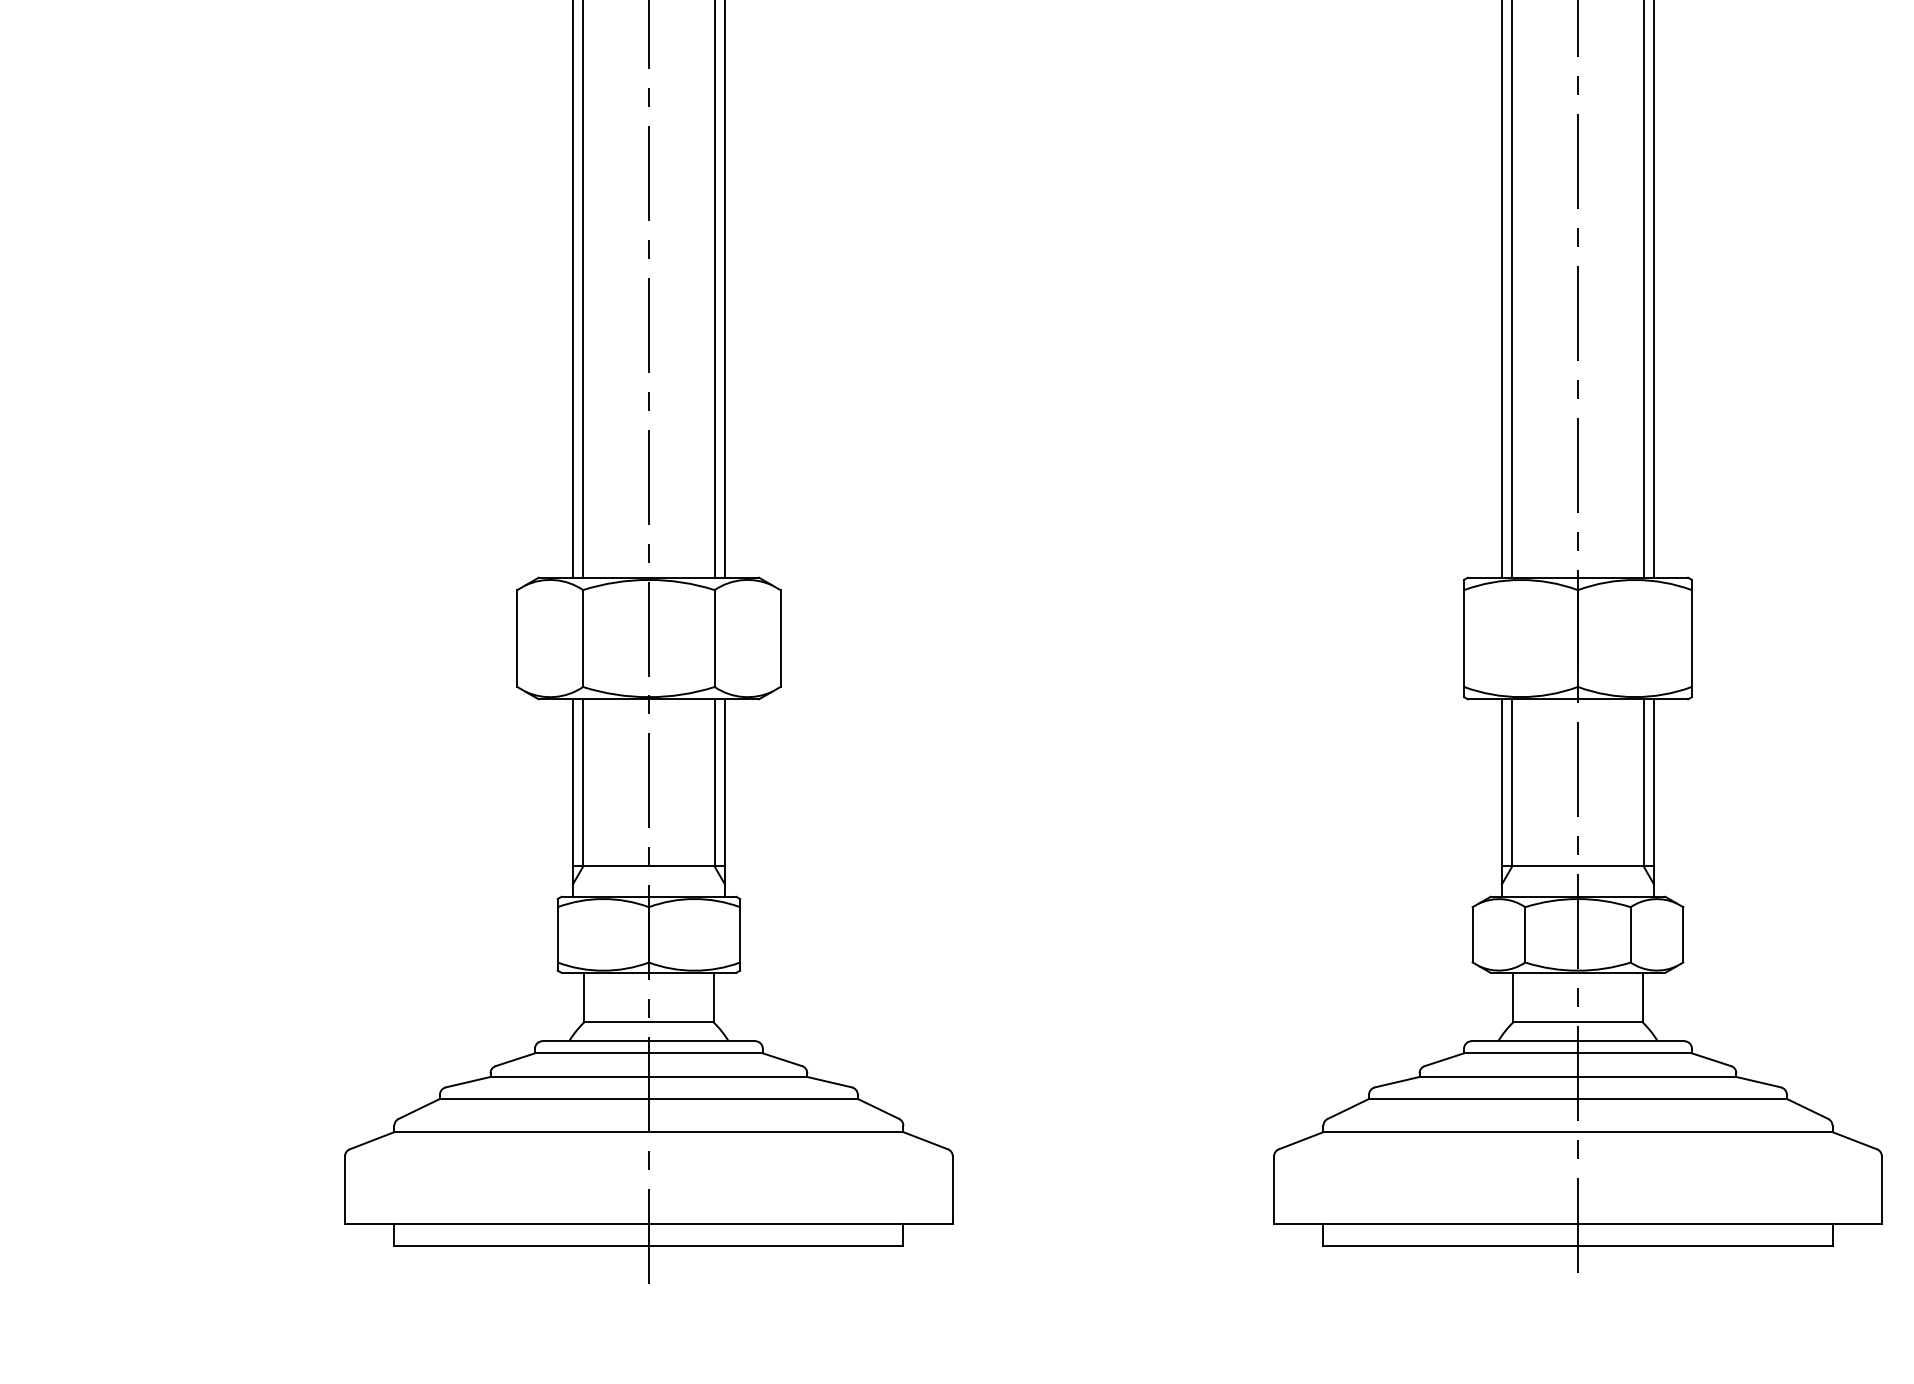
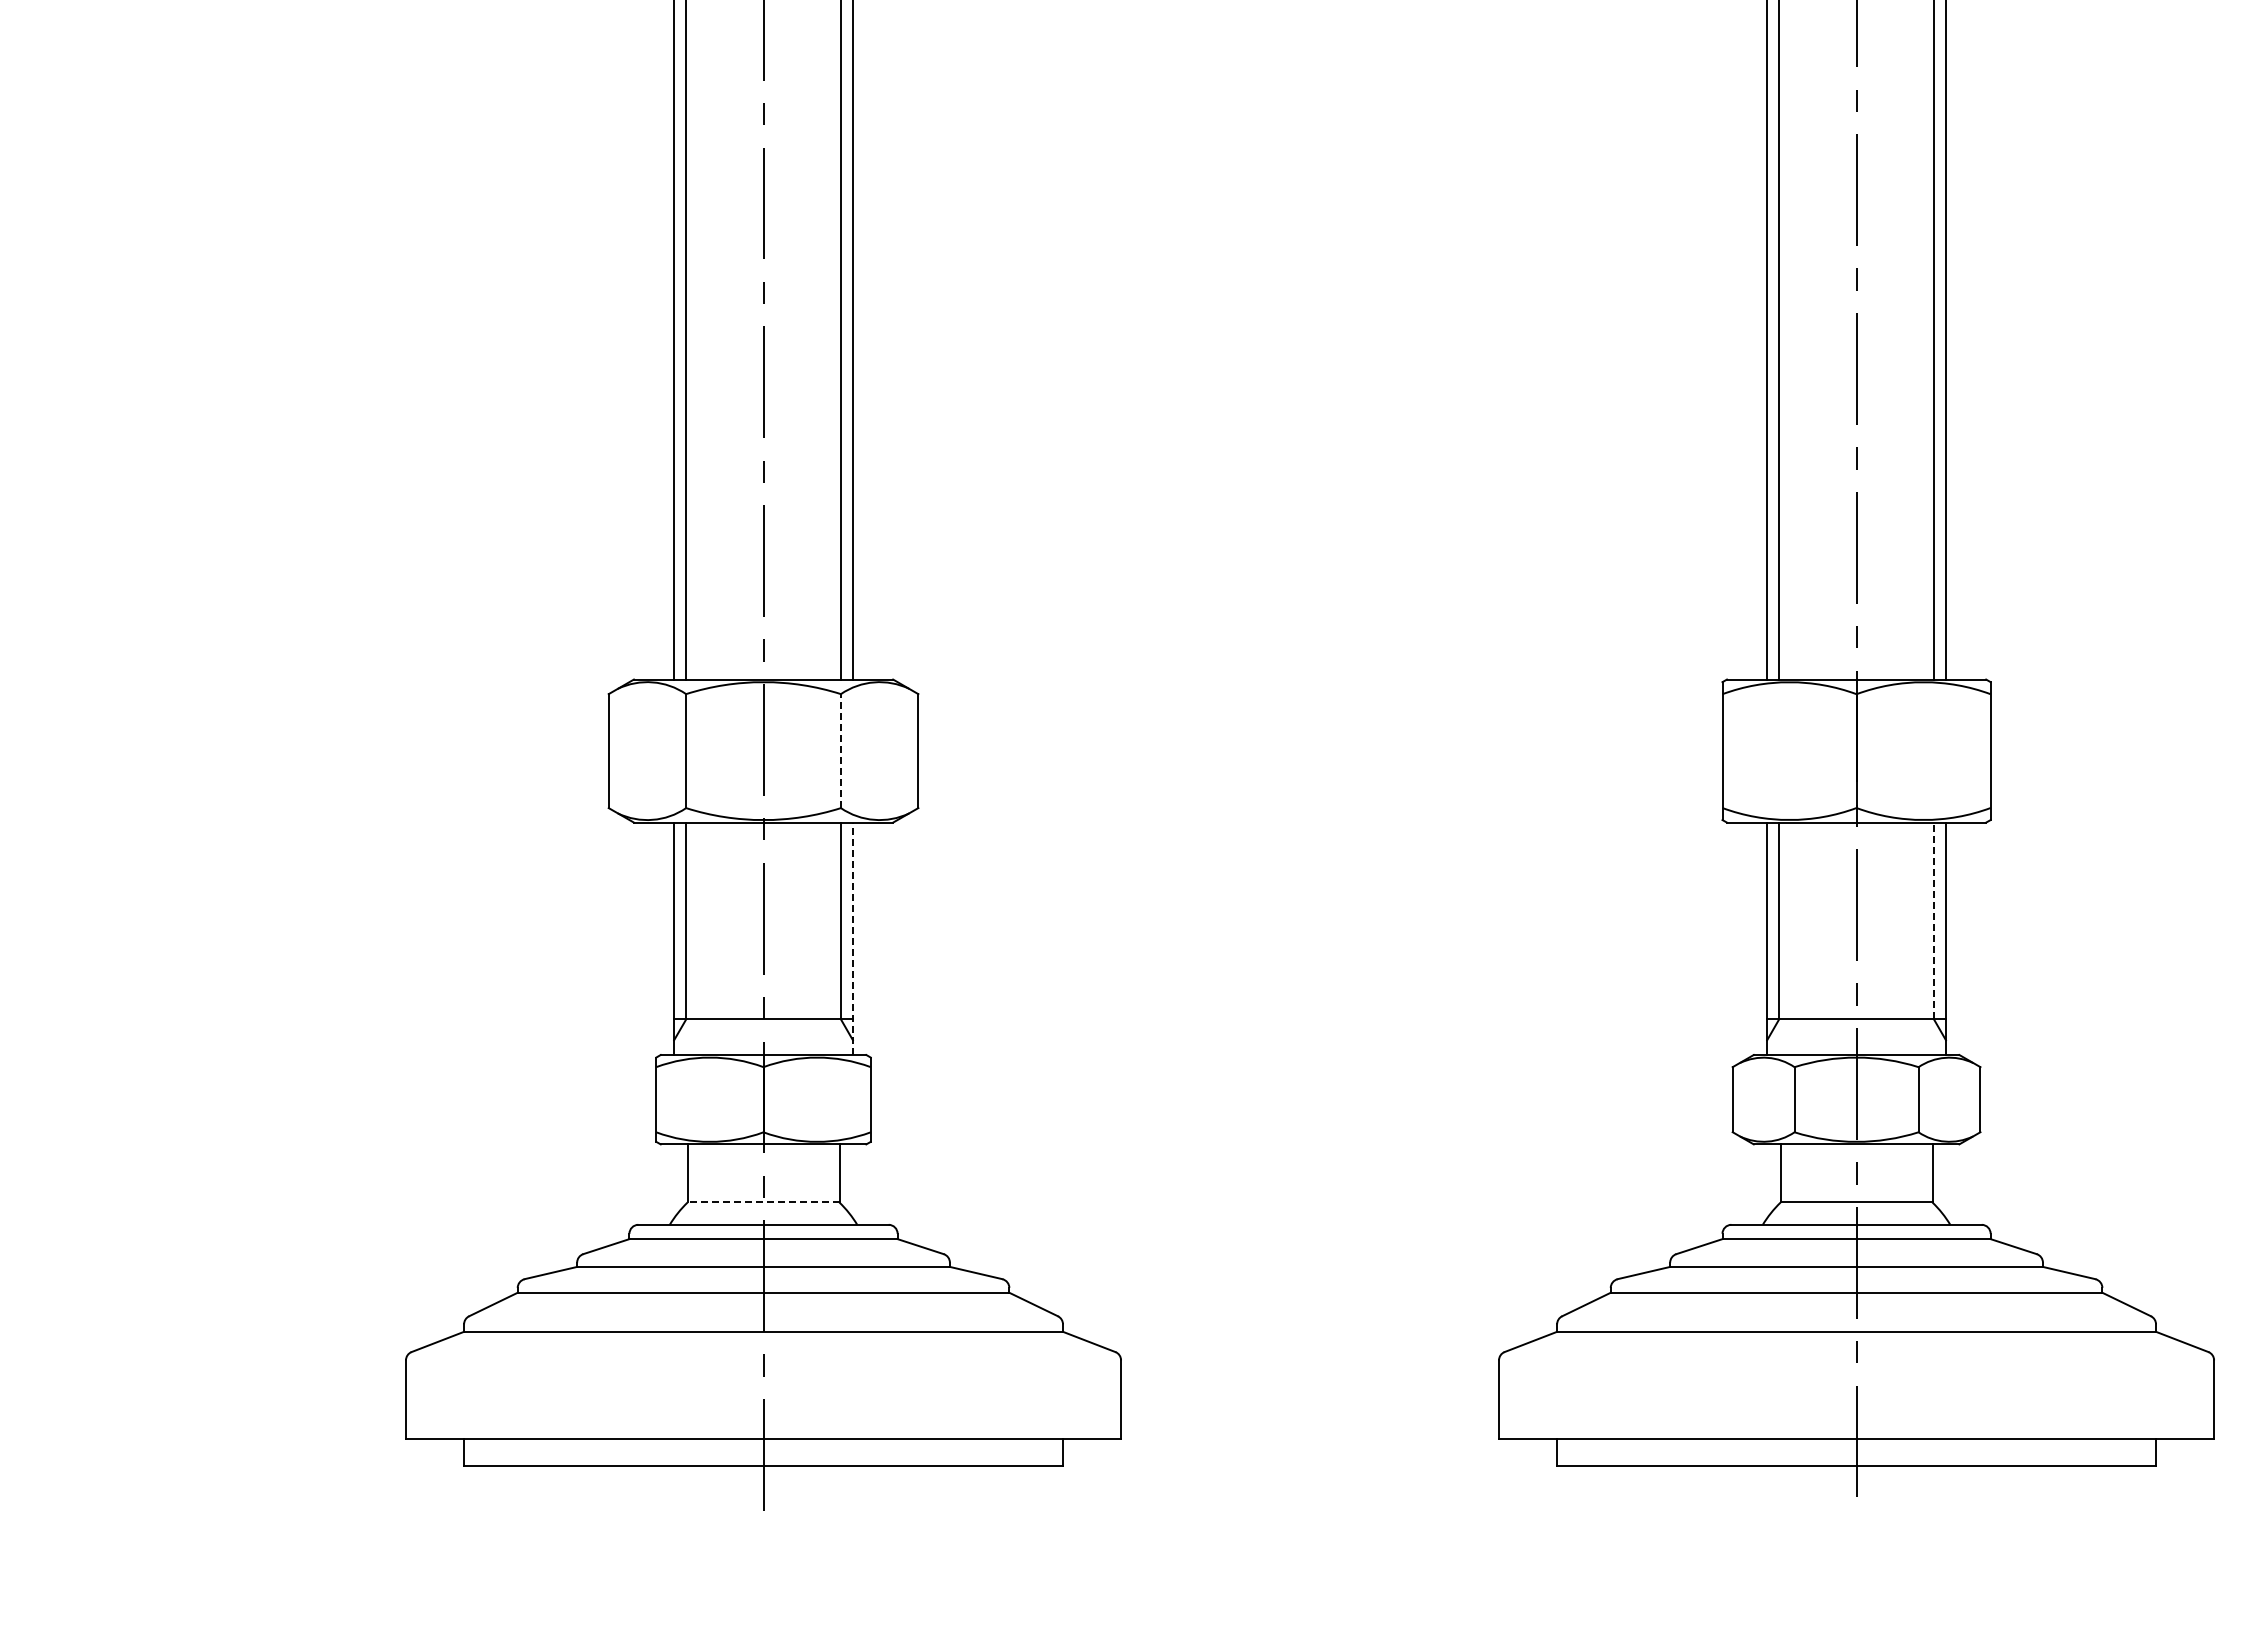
line: (714, 638) -> (840, 751), solid -> dashed
line: (1643, 782) -> (1933, 920), solid -> dashed
line: (724, 797) -> (852, 938), solid -> dashed
line: (648, 1022) -> (763, 1202), solid -> dashed

